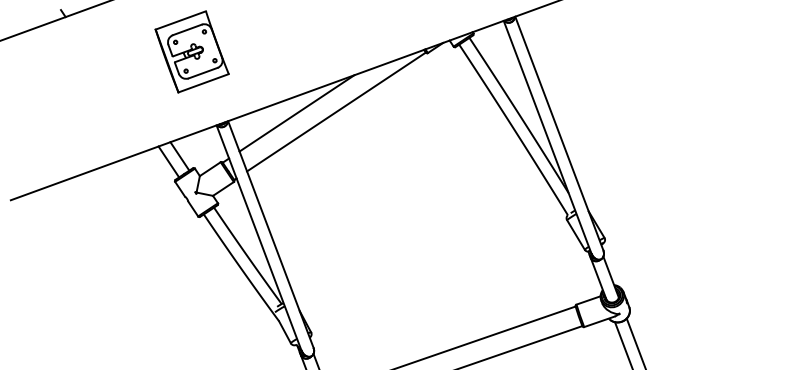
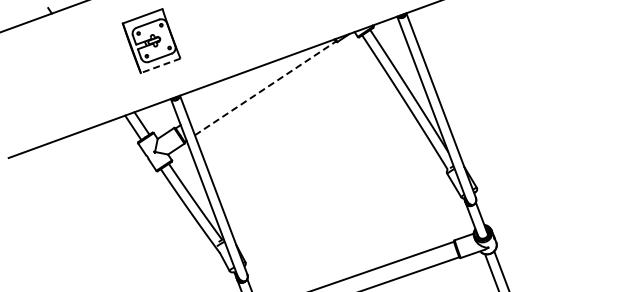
line: (203, 82) -> (160, 65), solid -> dashed
line: (336, 112) -> (265, 88), solid -> dashed
line: (297, 113) -> (234, 89), removed

